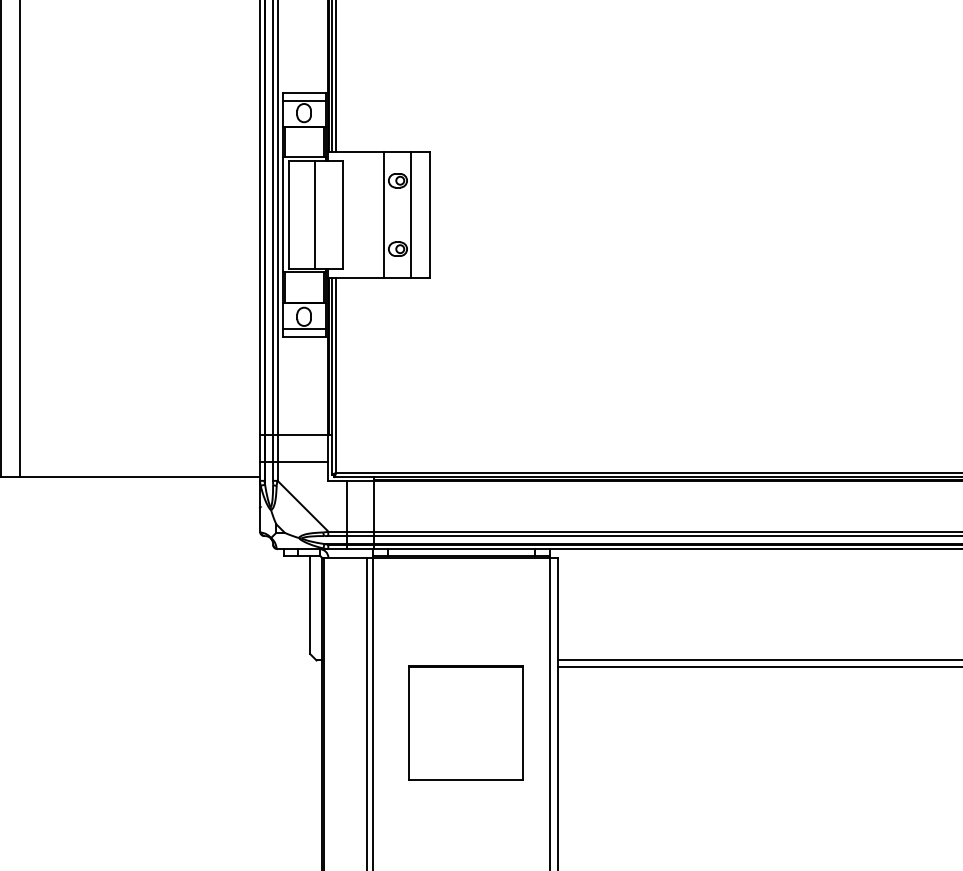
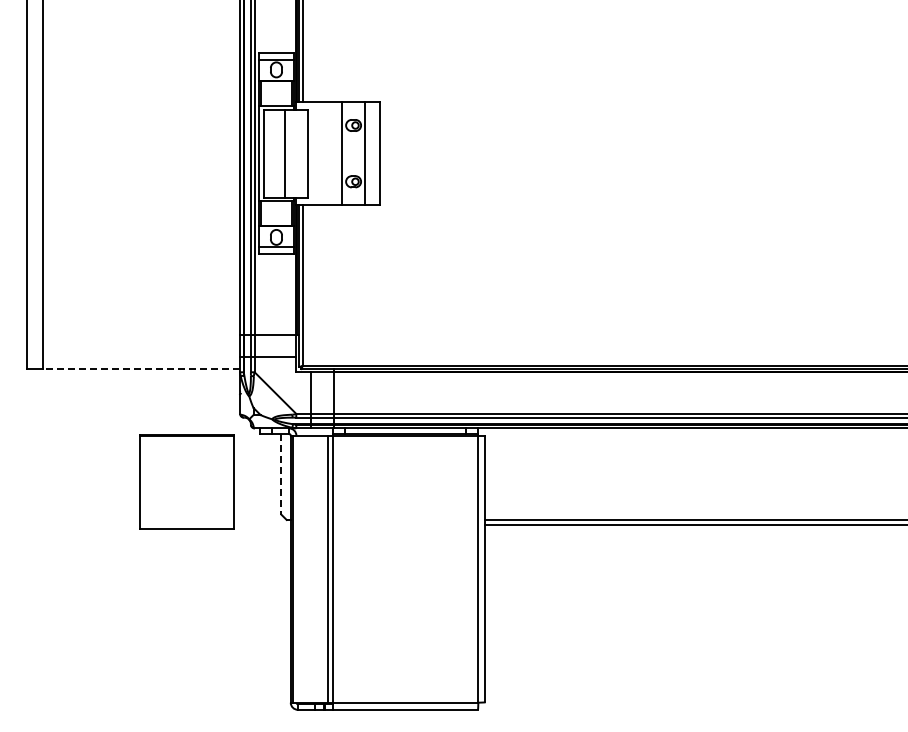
line: (140, 477) -> (141, 369), solid -> dashed
line: (310, 605) -> (281, 474), solid -> dashed
part: (464, 721) -> (186, 481), moved

